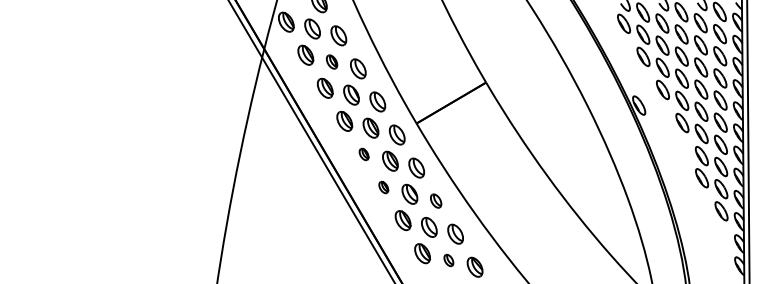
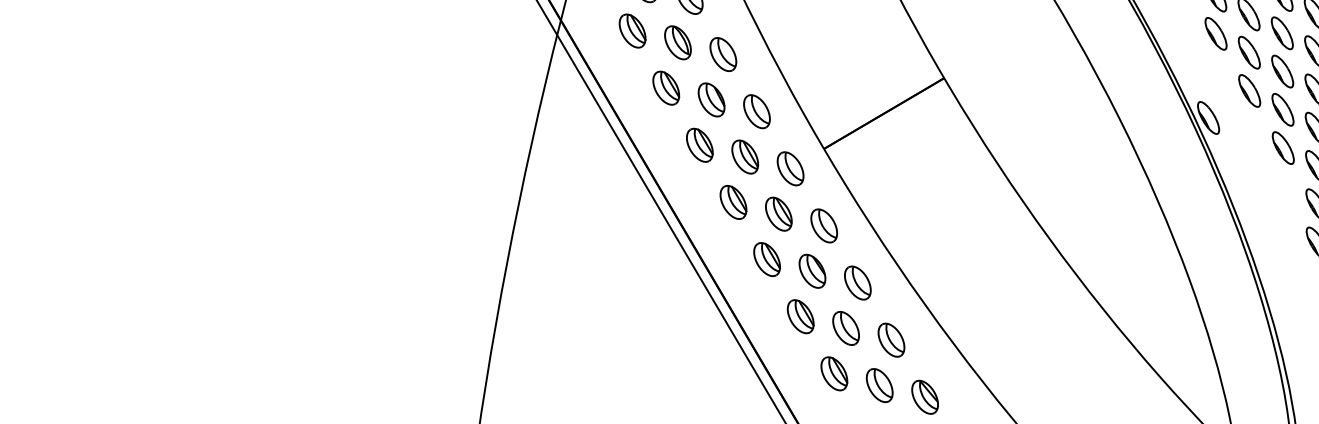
part: (331, 61) -> (677, 41), size x1.43
part: (363, 154) -> (732, 202), size x1.67
part: (383, 187) -> (766, 259), size x1.67
part: (435, 200) -> (856, 281), size x1.43
part: (448, 260) -> (879, 385), size x1.67

